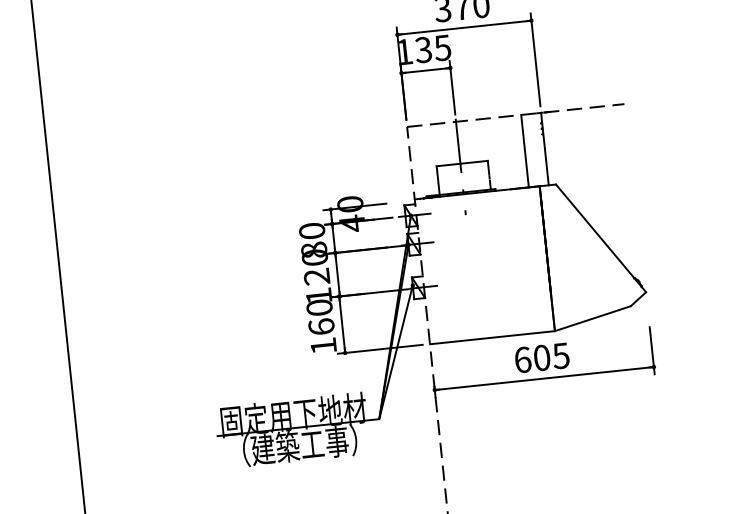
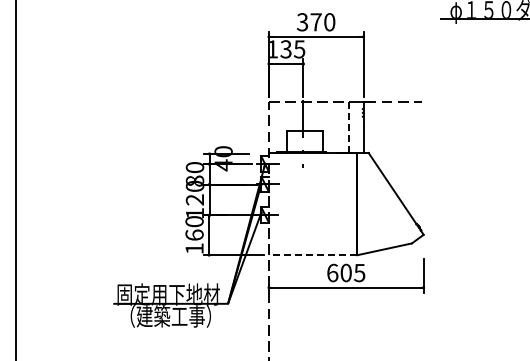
line: (525, 151) -> (349, 127), solid -> dashed
line: (493, 337) -> (313, 255), solid -> dashed

